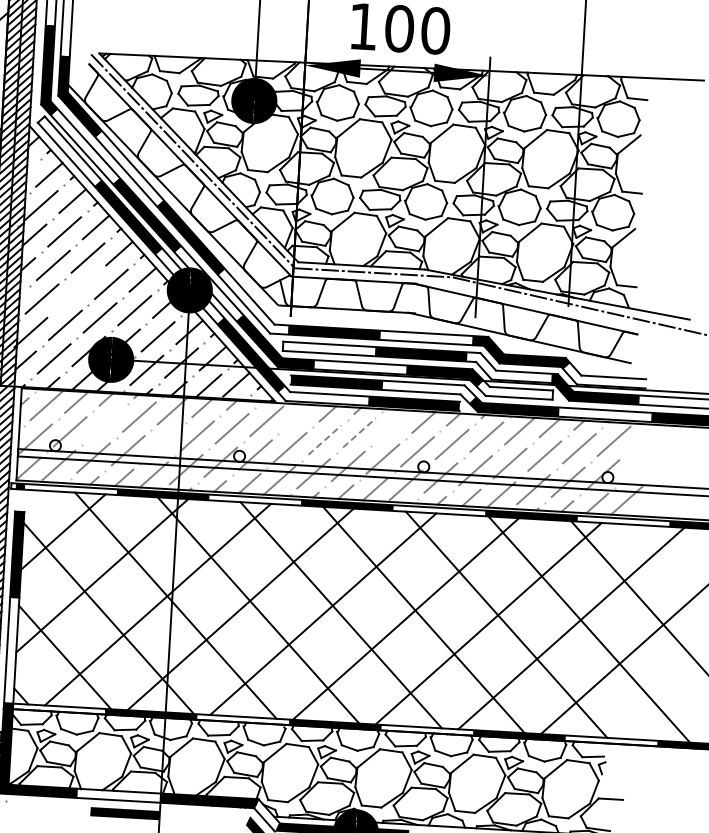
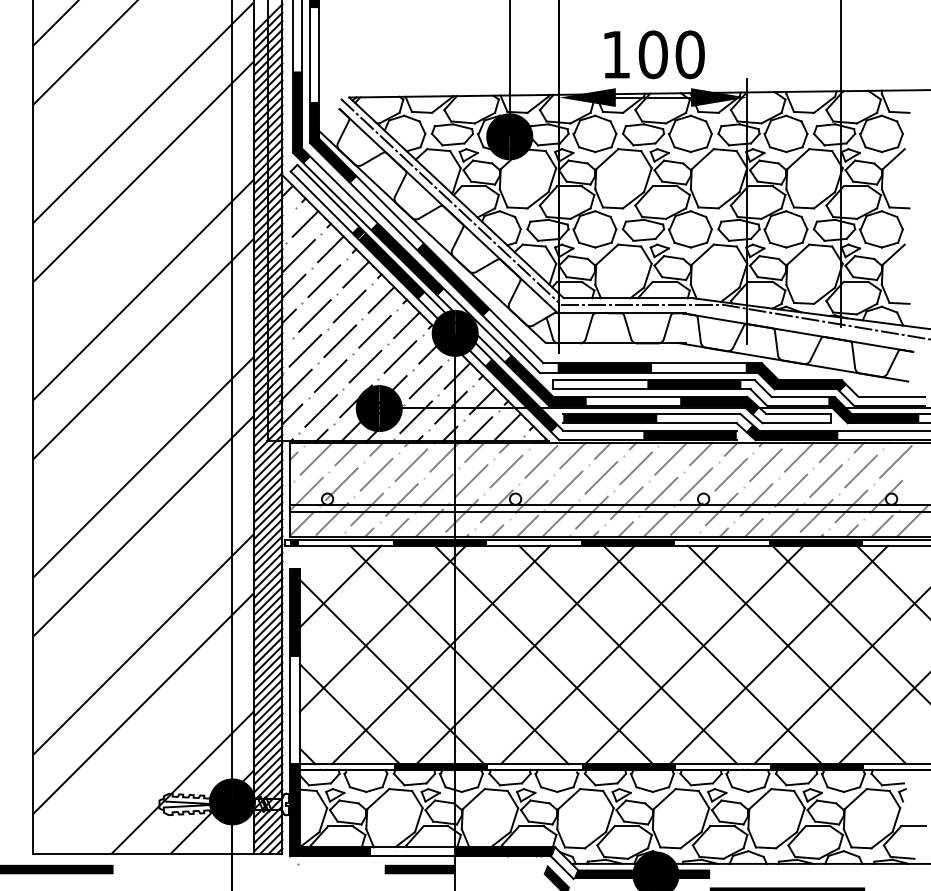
line: (77, 291) -> (340, 341), added
line: (297, 416) -> (572, 455), added
line: (104, 424) -> (376, 474), added
line: (393, 425) -> (670, 458), added
line: (359, 433) -> (636, 468), dashed -> solid
line: (324, 439) -> (601, 477), dashed -> solid
line: (162, 443) -> (436, 490), added

